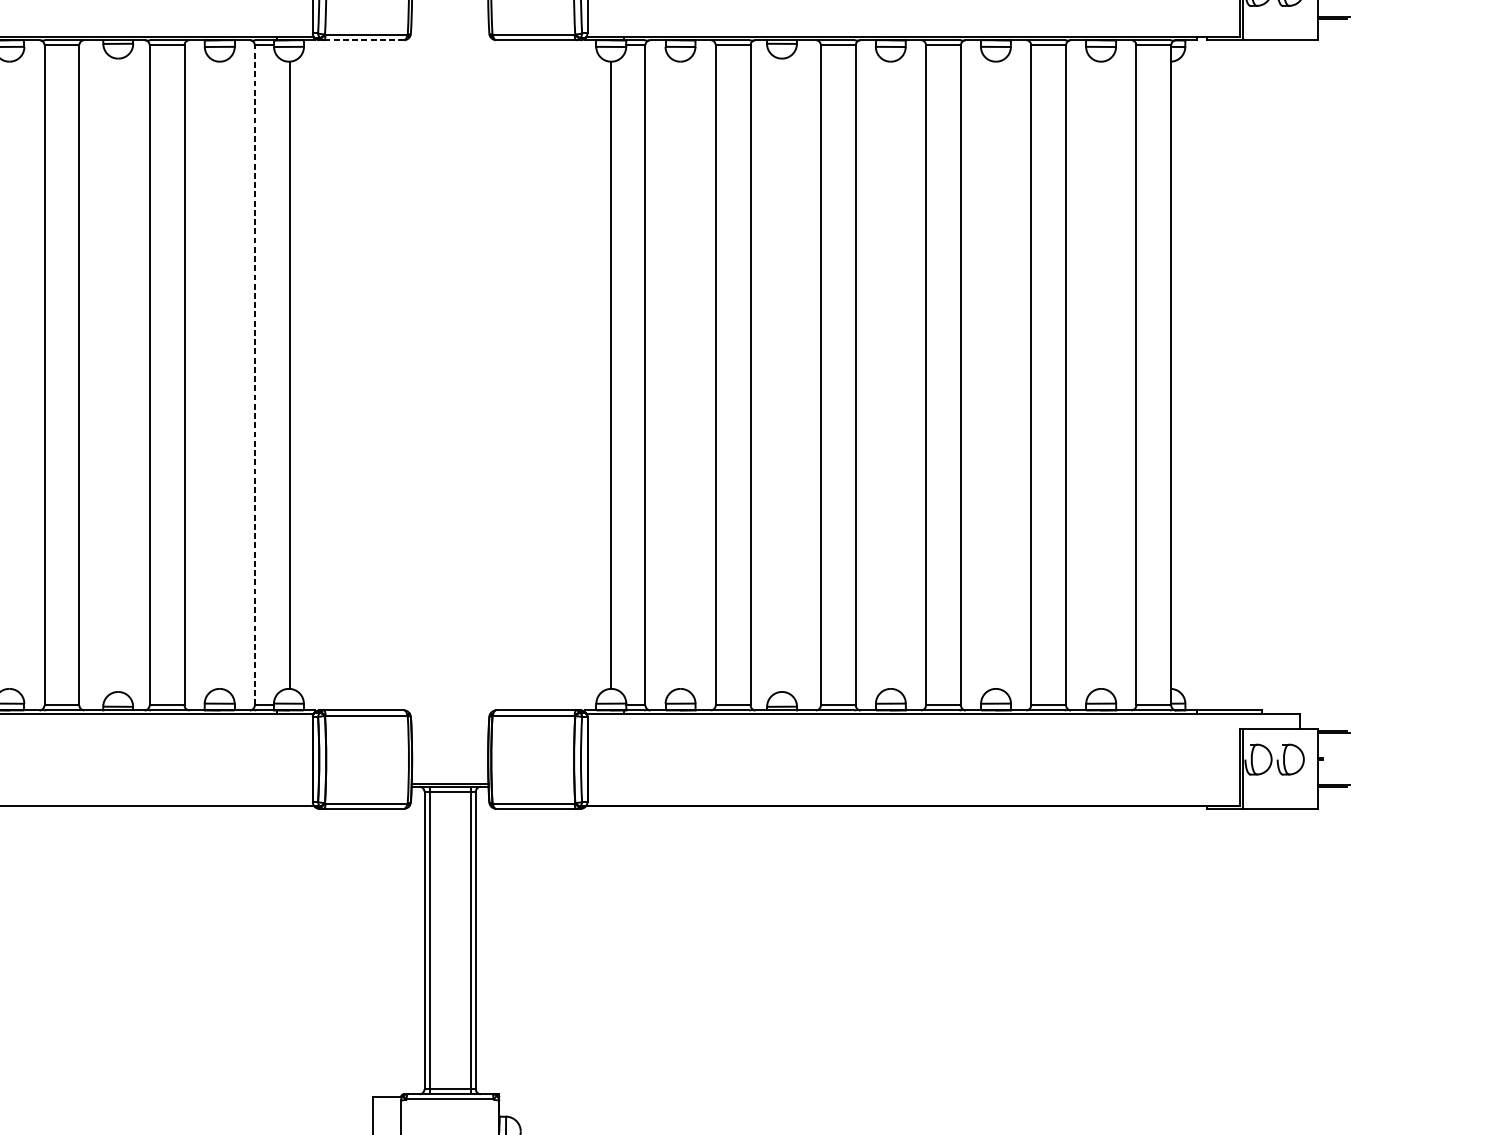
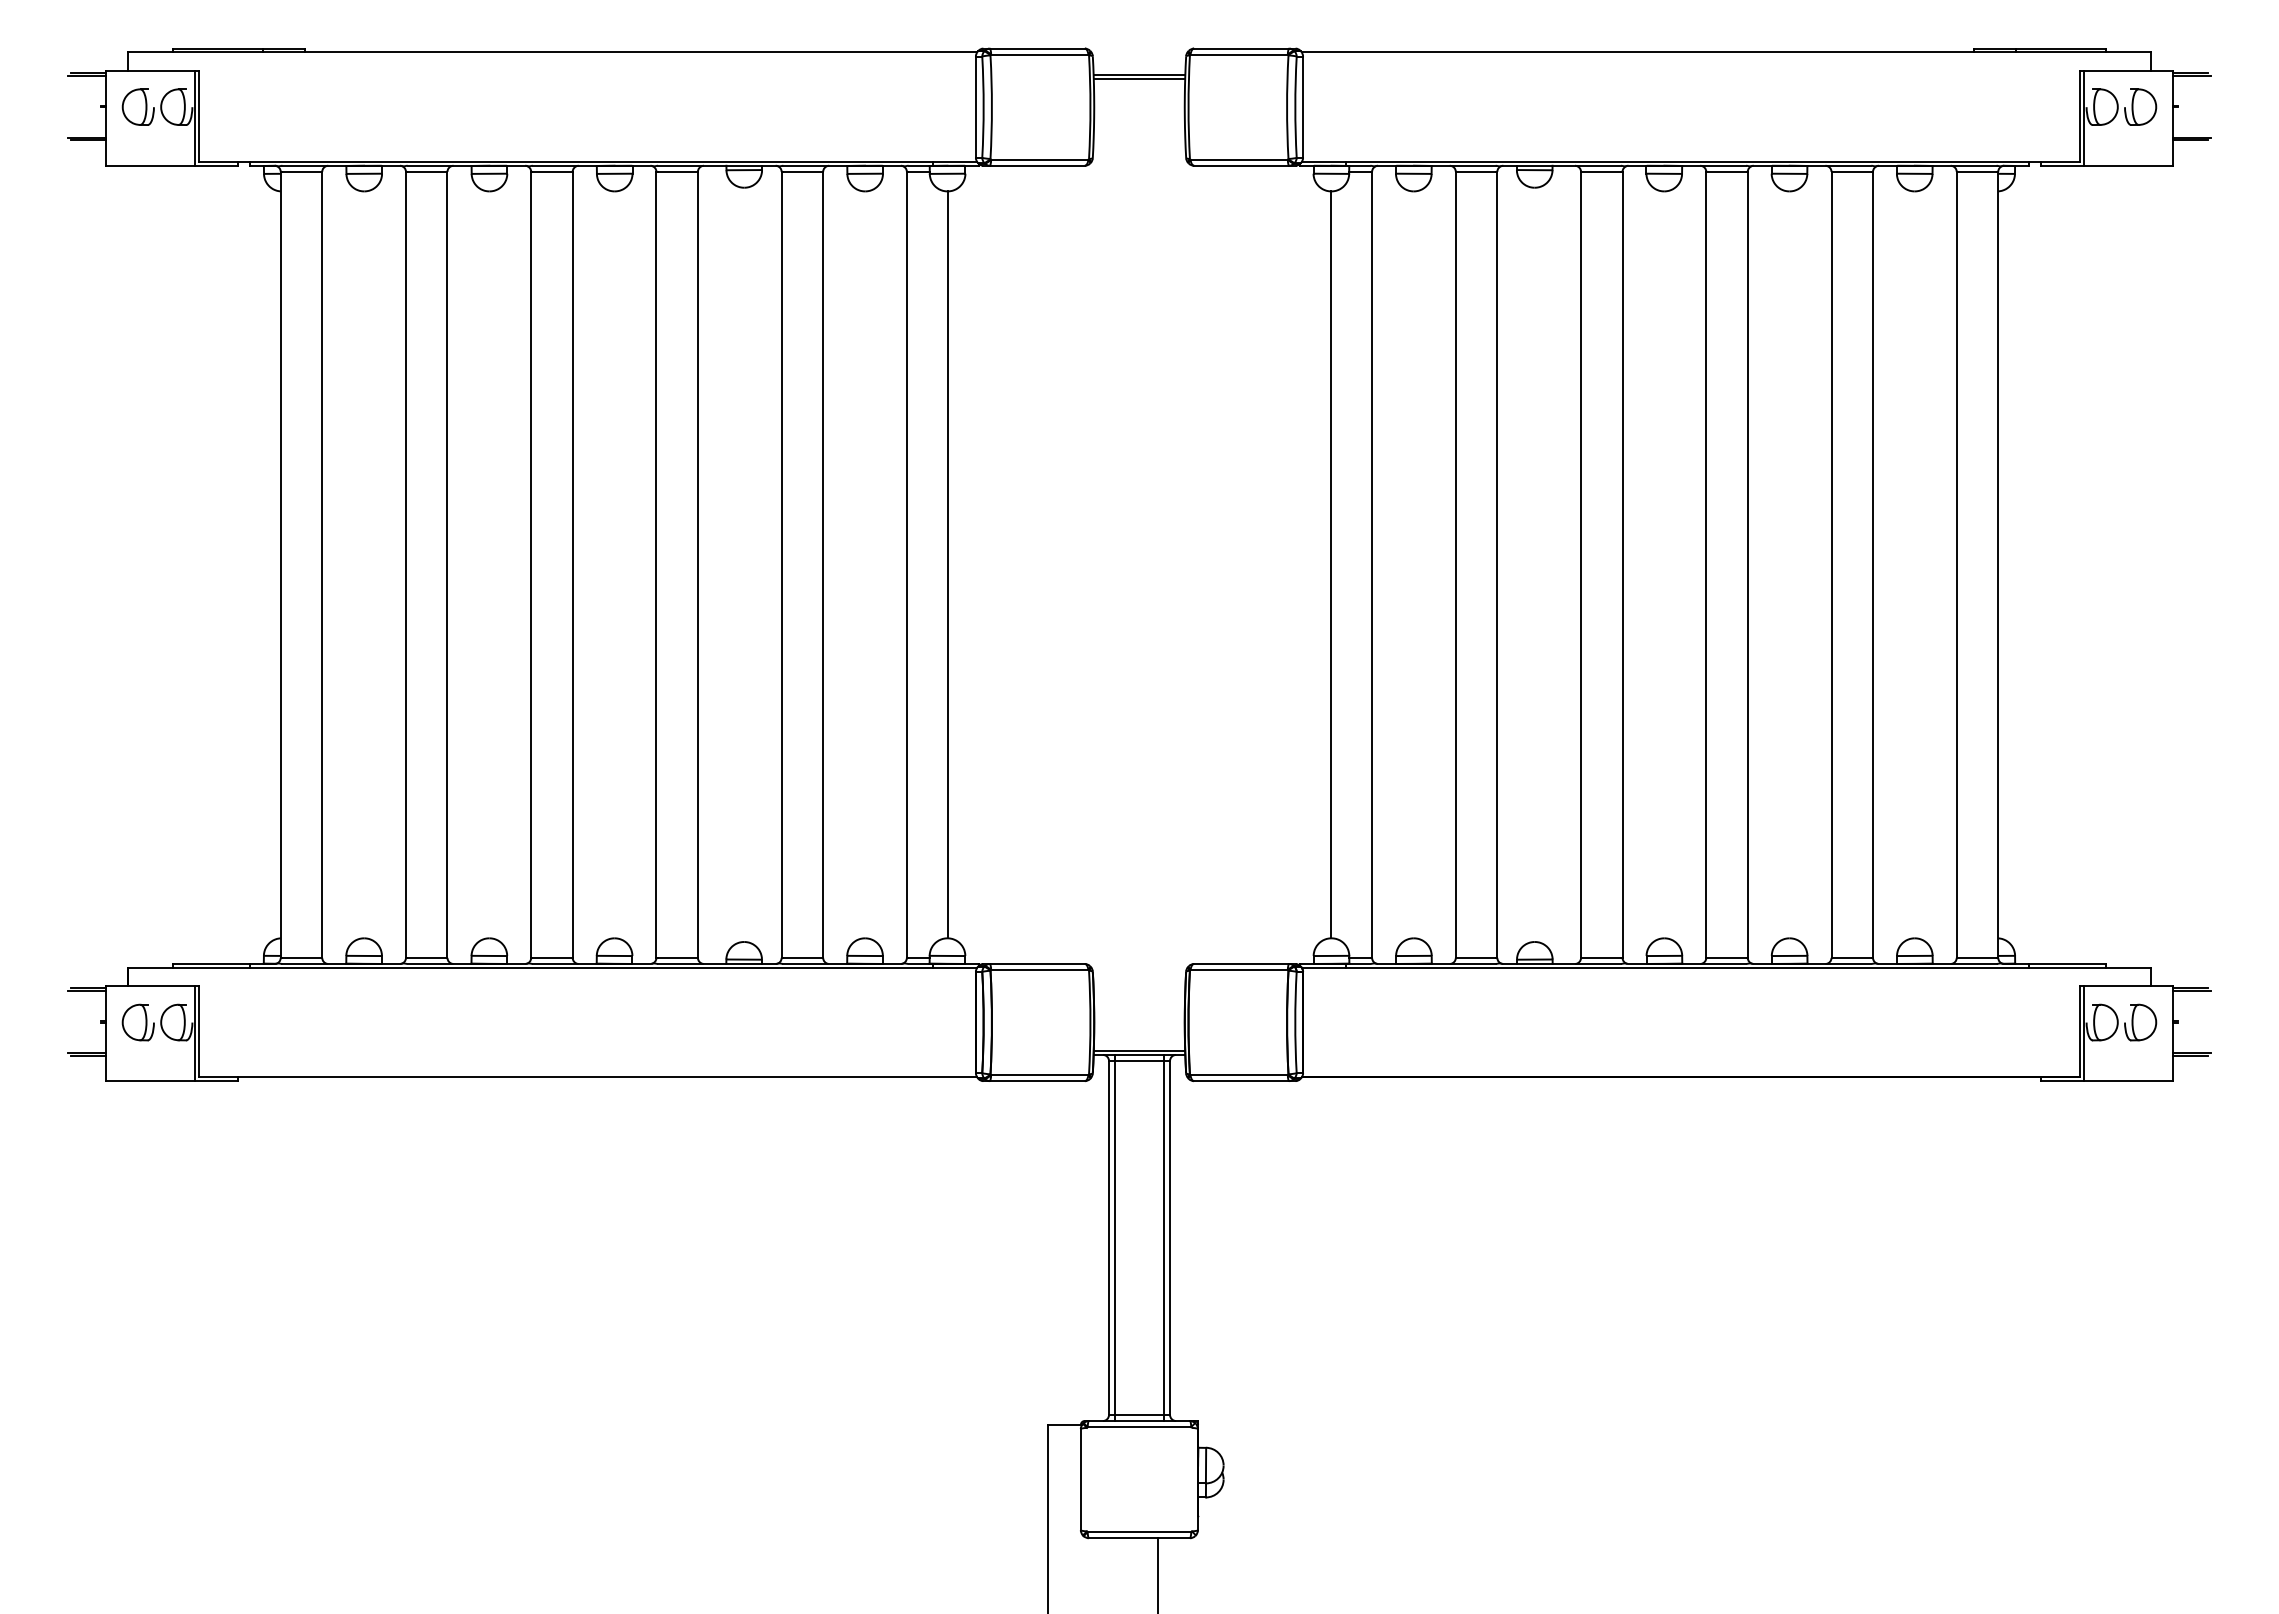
line: (364, 39) -> (1037, 165), dashed -> solid
line: (254, 374) -> (906, 564), dashed -> solid

